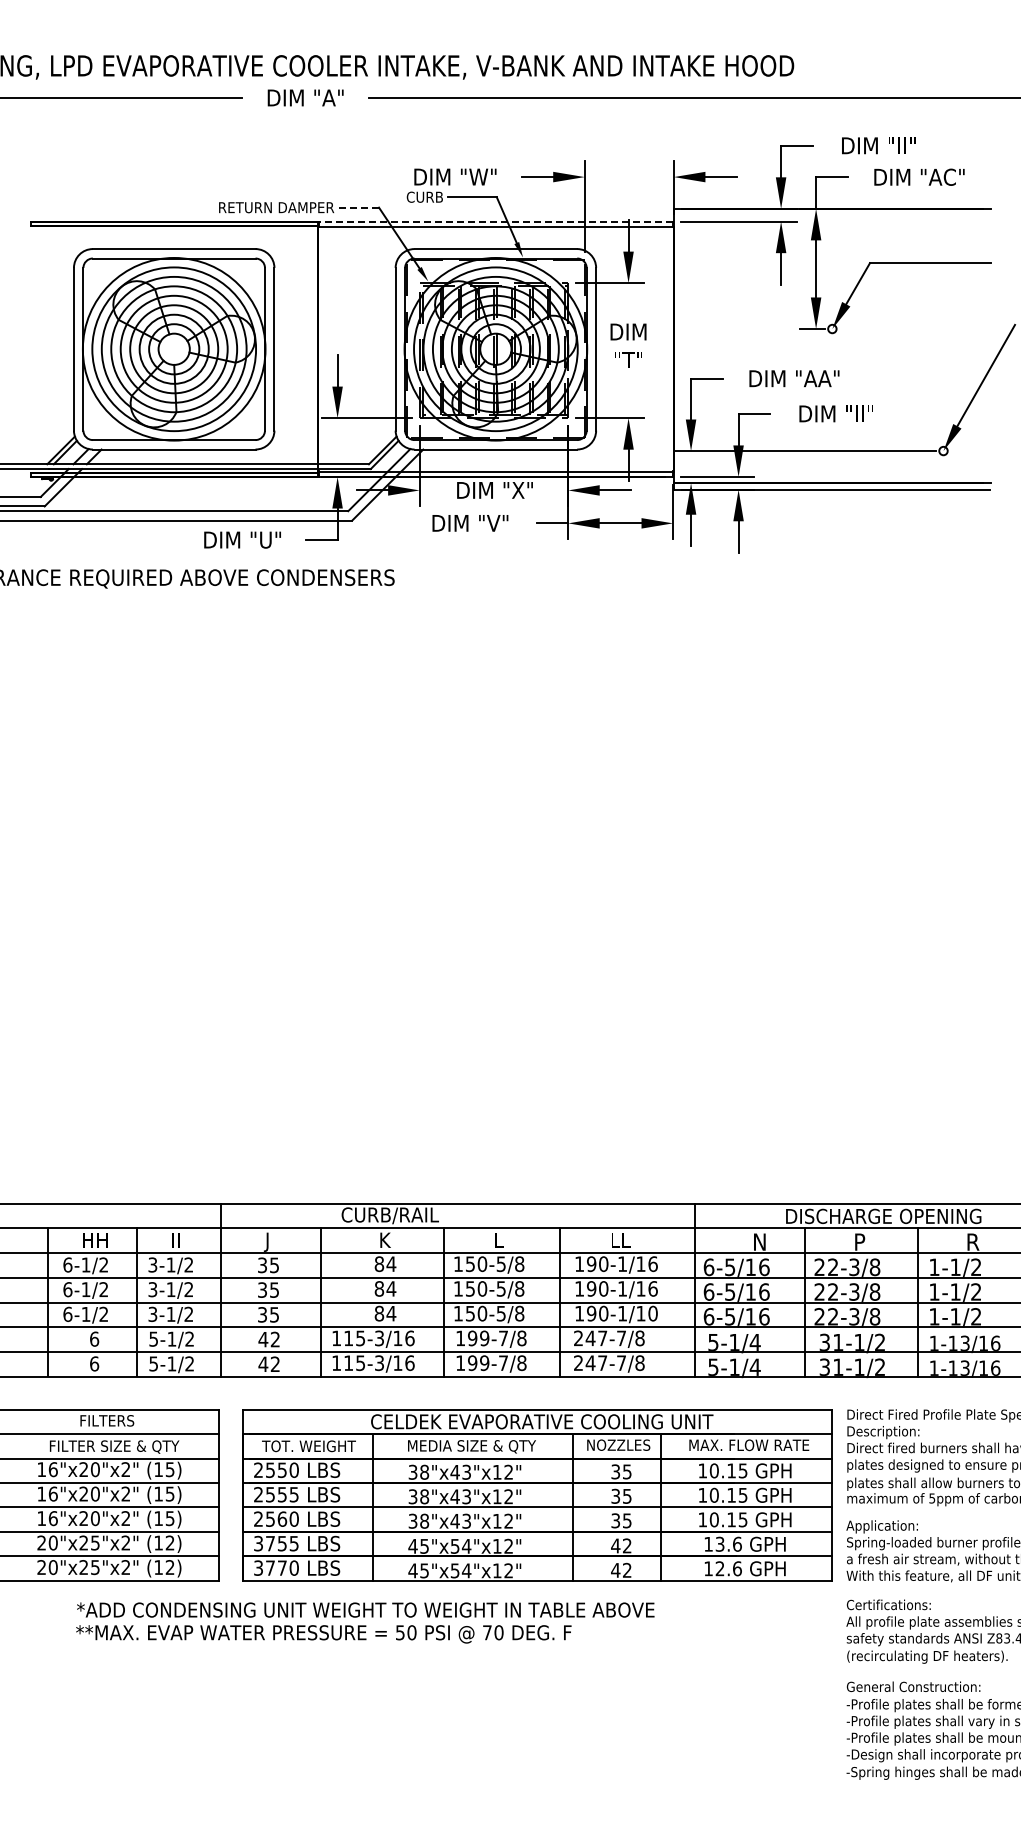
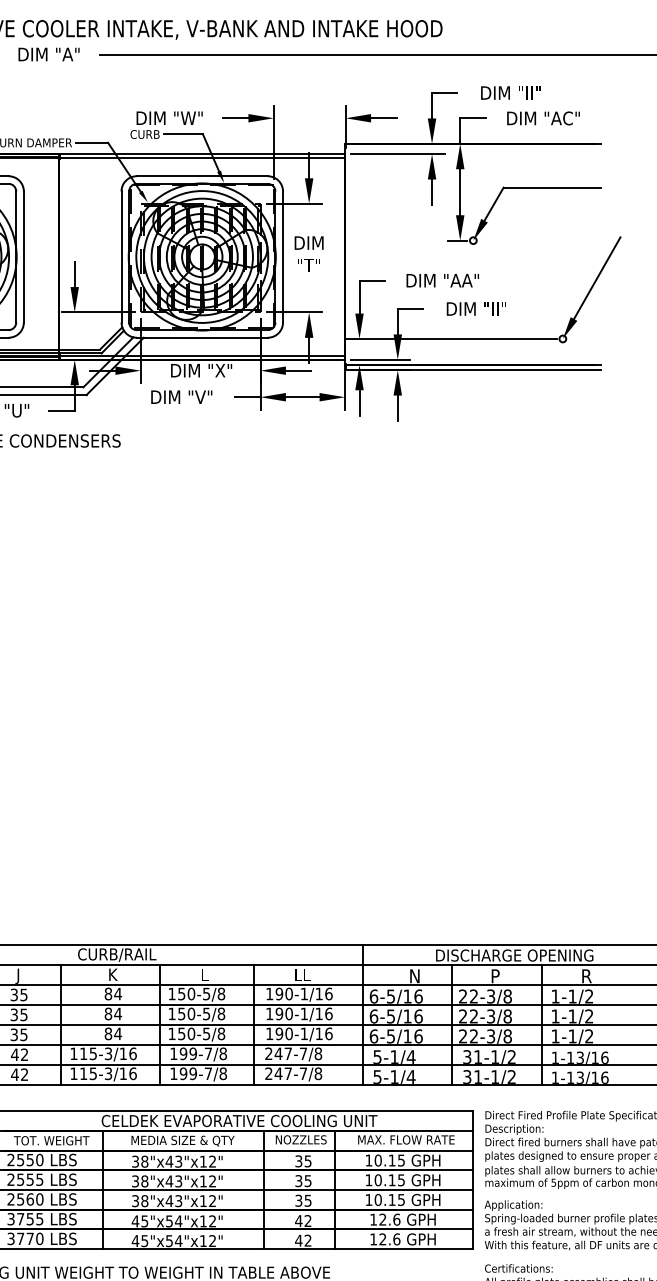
line: (359, 207) -> (92, 142), dashed -> solid
line: (495, 221) -> (201, 154), dashed -> solid
text: (652, 1313) -> (328, 1033), 190-1/10 -> 190-1/16
text: (719, 1544) -> (382, 1219), 13.6 -> 12.6

